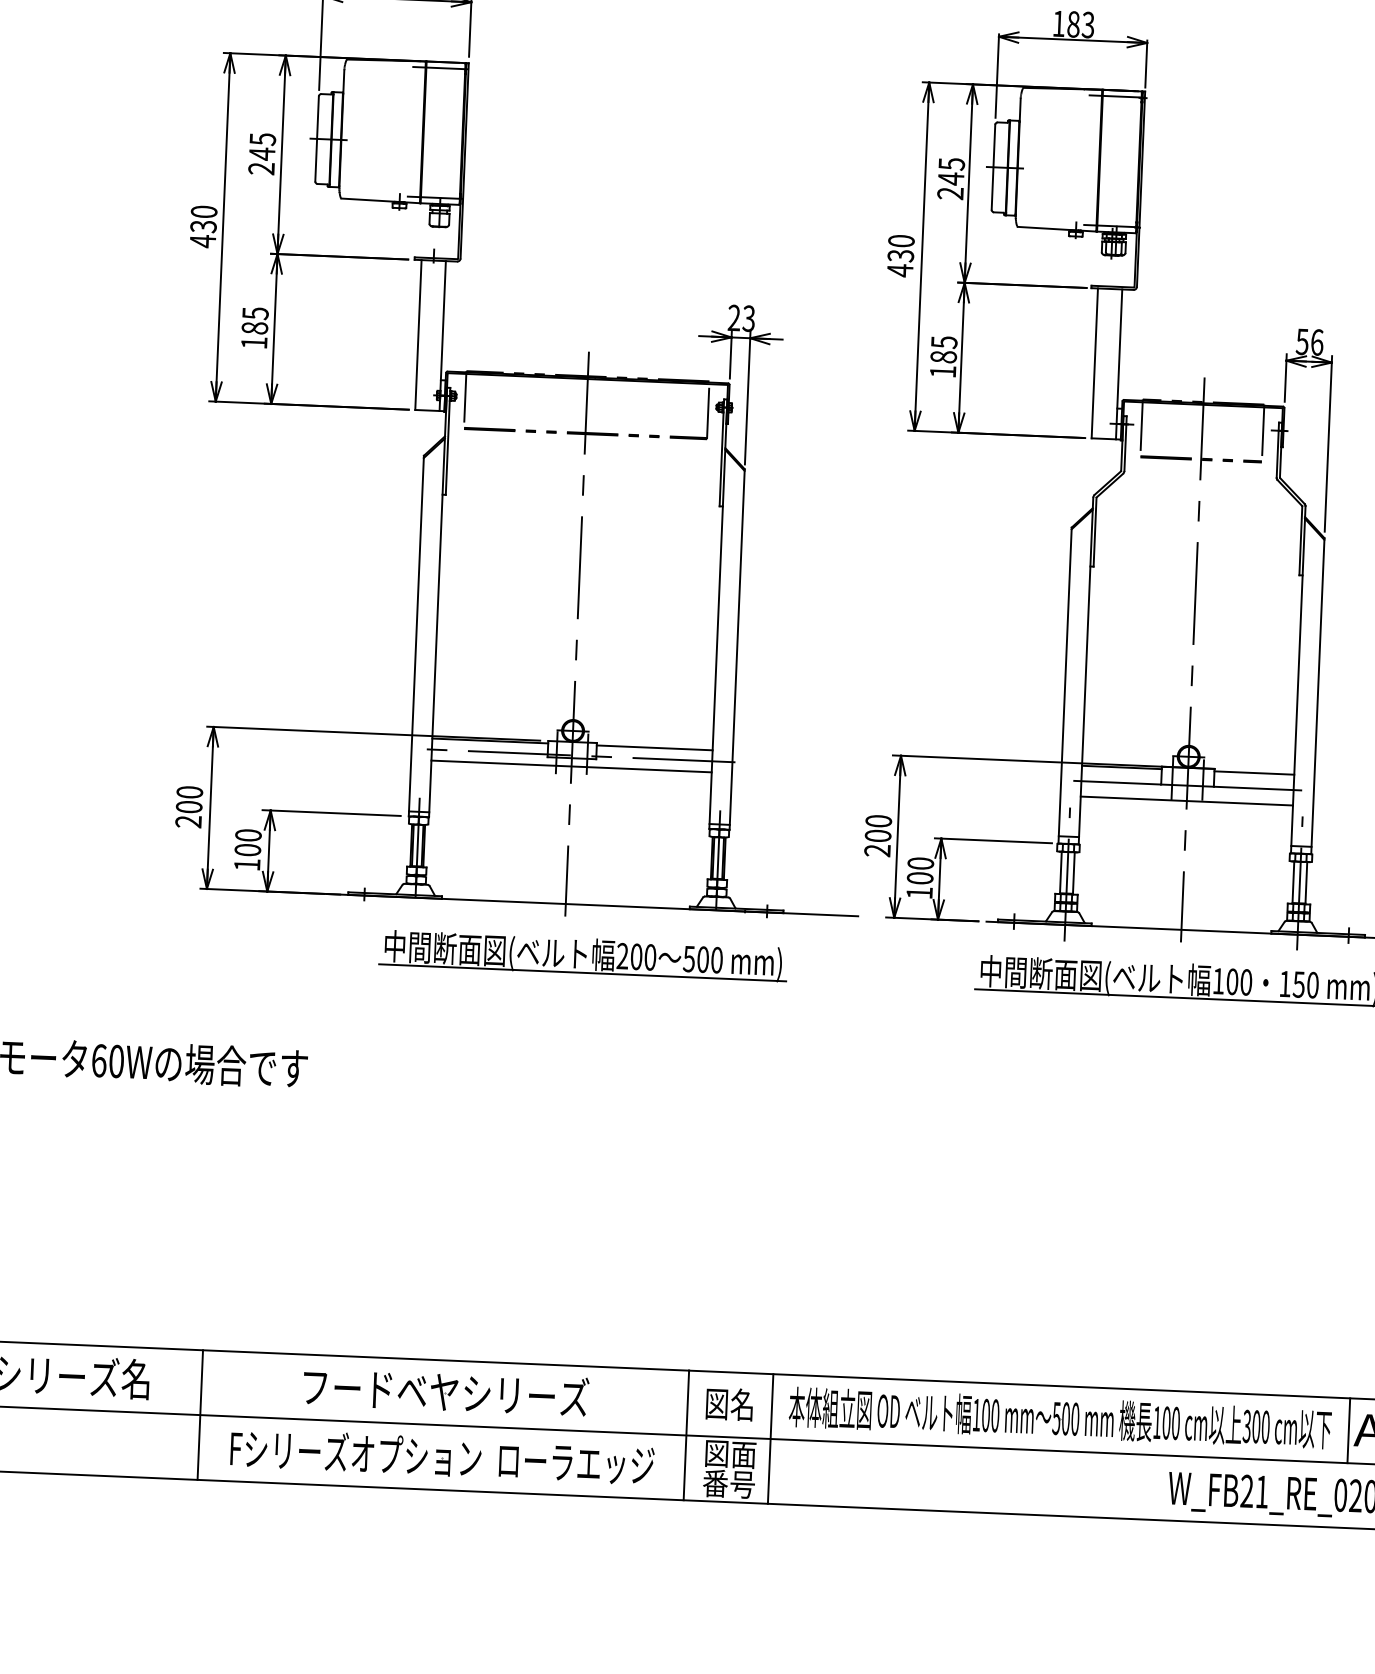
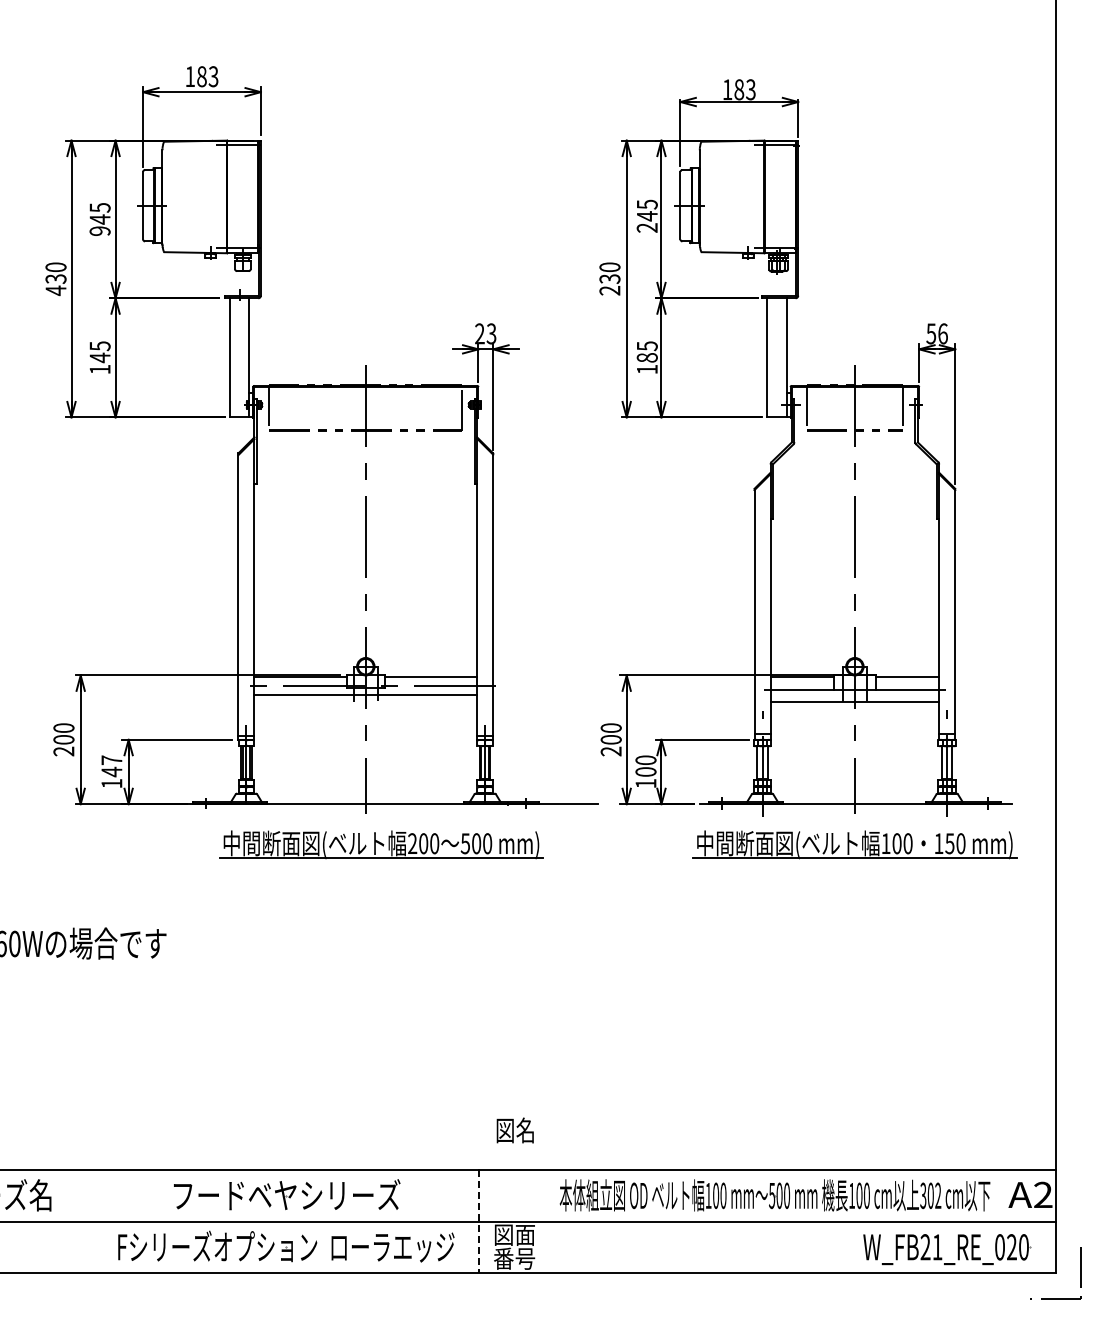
text: (262, 169) -> (100, 231), 245 -> 945
text: (899, 270) -> (609, 290), 430 -> 230
text: (254, 327) -> (99, 357), 185 -> 145
text: (247, 843) -> (111, 766), 100 -> 147
text: (728, 1404) -> (514, 1130), moved
line: (199, 1414) -> (92, 1221), removed
text: (1266, 1426) -> (938, 1195), 300 -> 302
line: (1349, 1430) -> (1004, 1195), removed
line: (686, 1436) -> (479, 1222), solid -> dashed
line: (771, 1438) -> (546, 1221), removed

